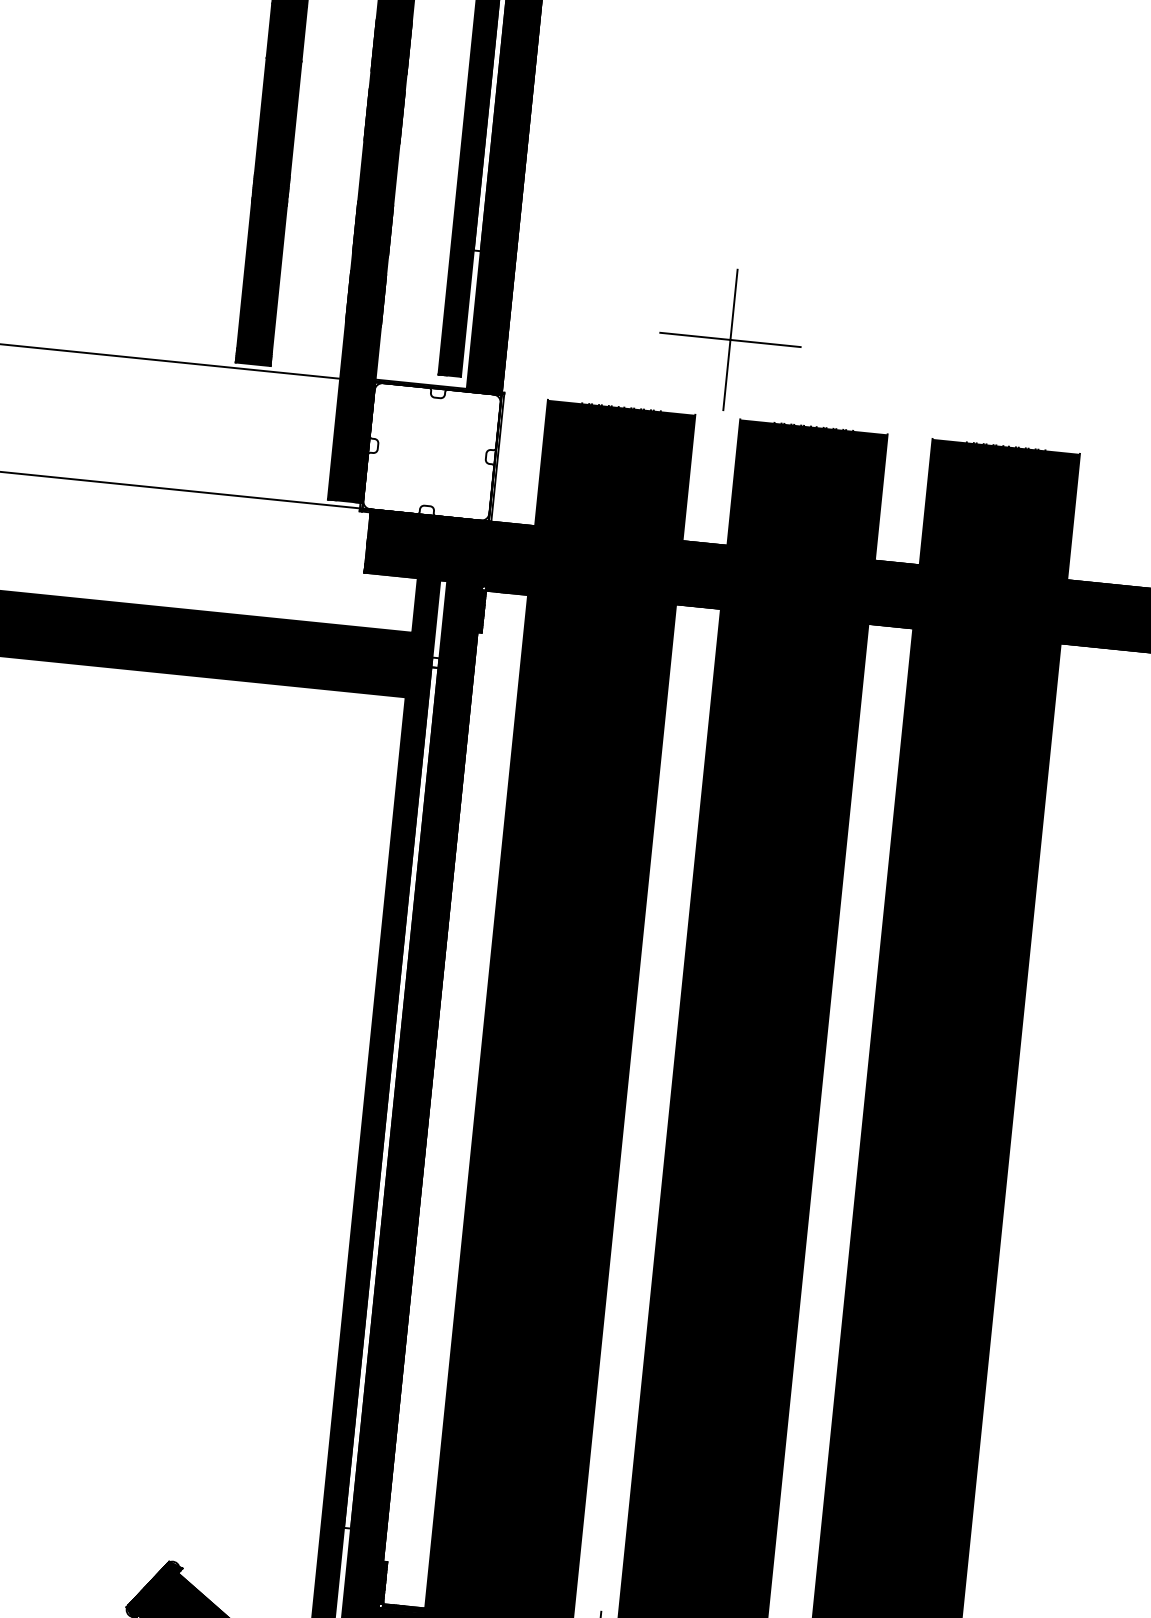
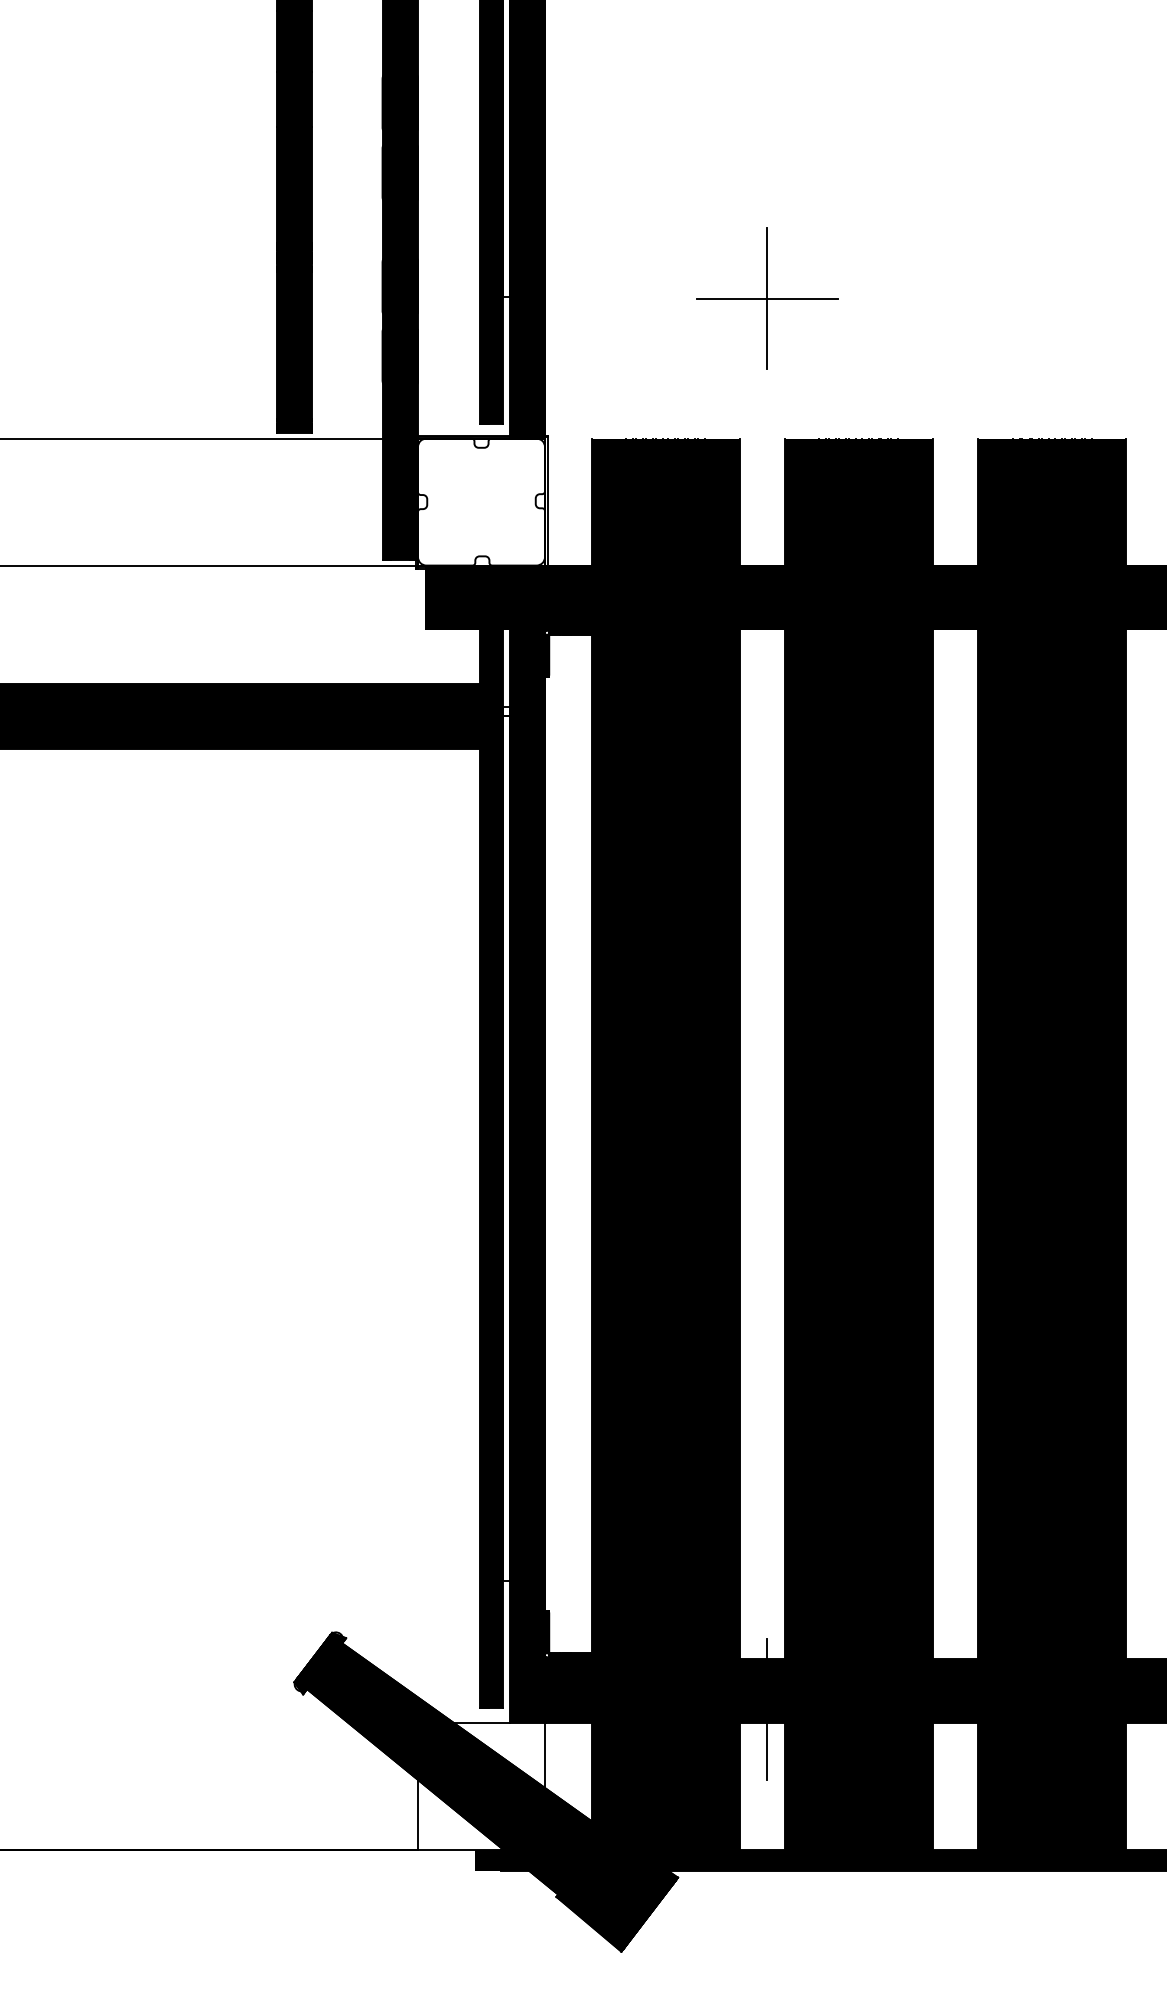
part: (730, 339) -> (767, 298), moved

